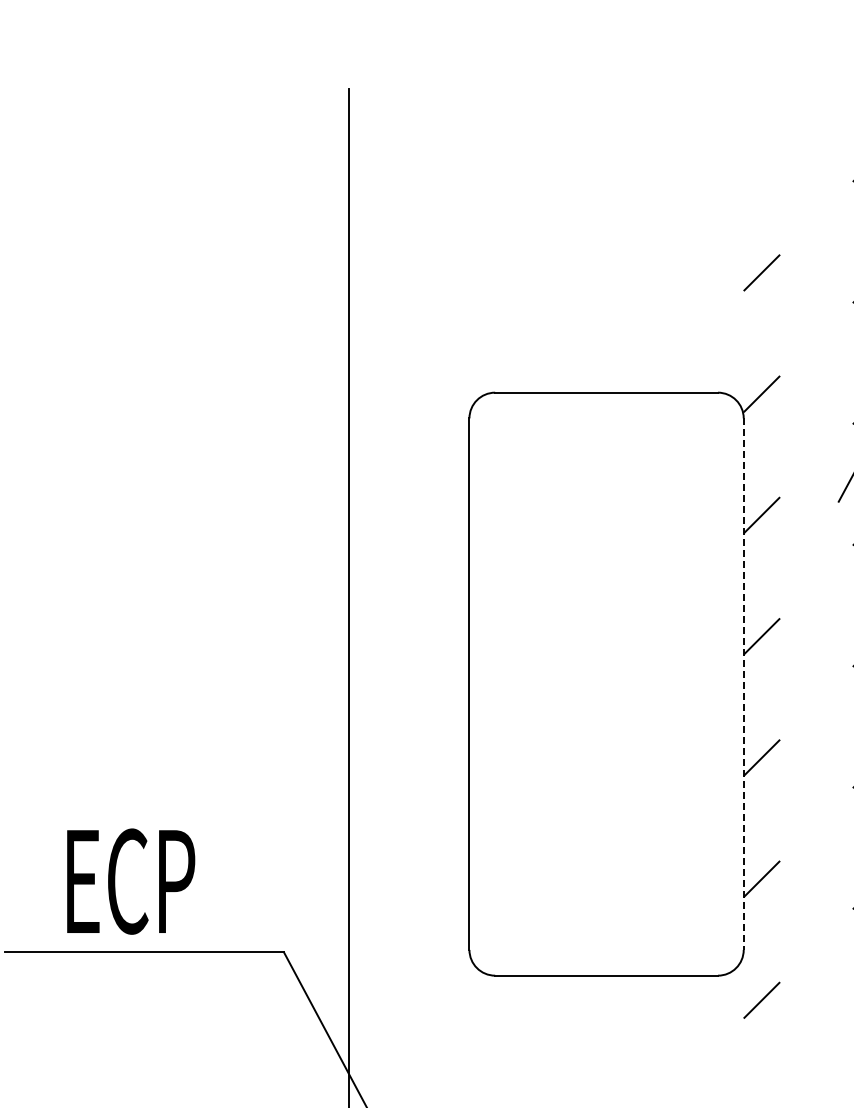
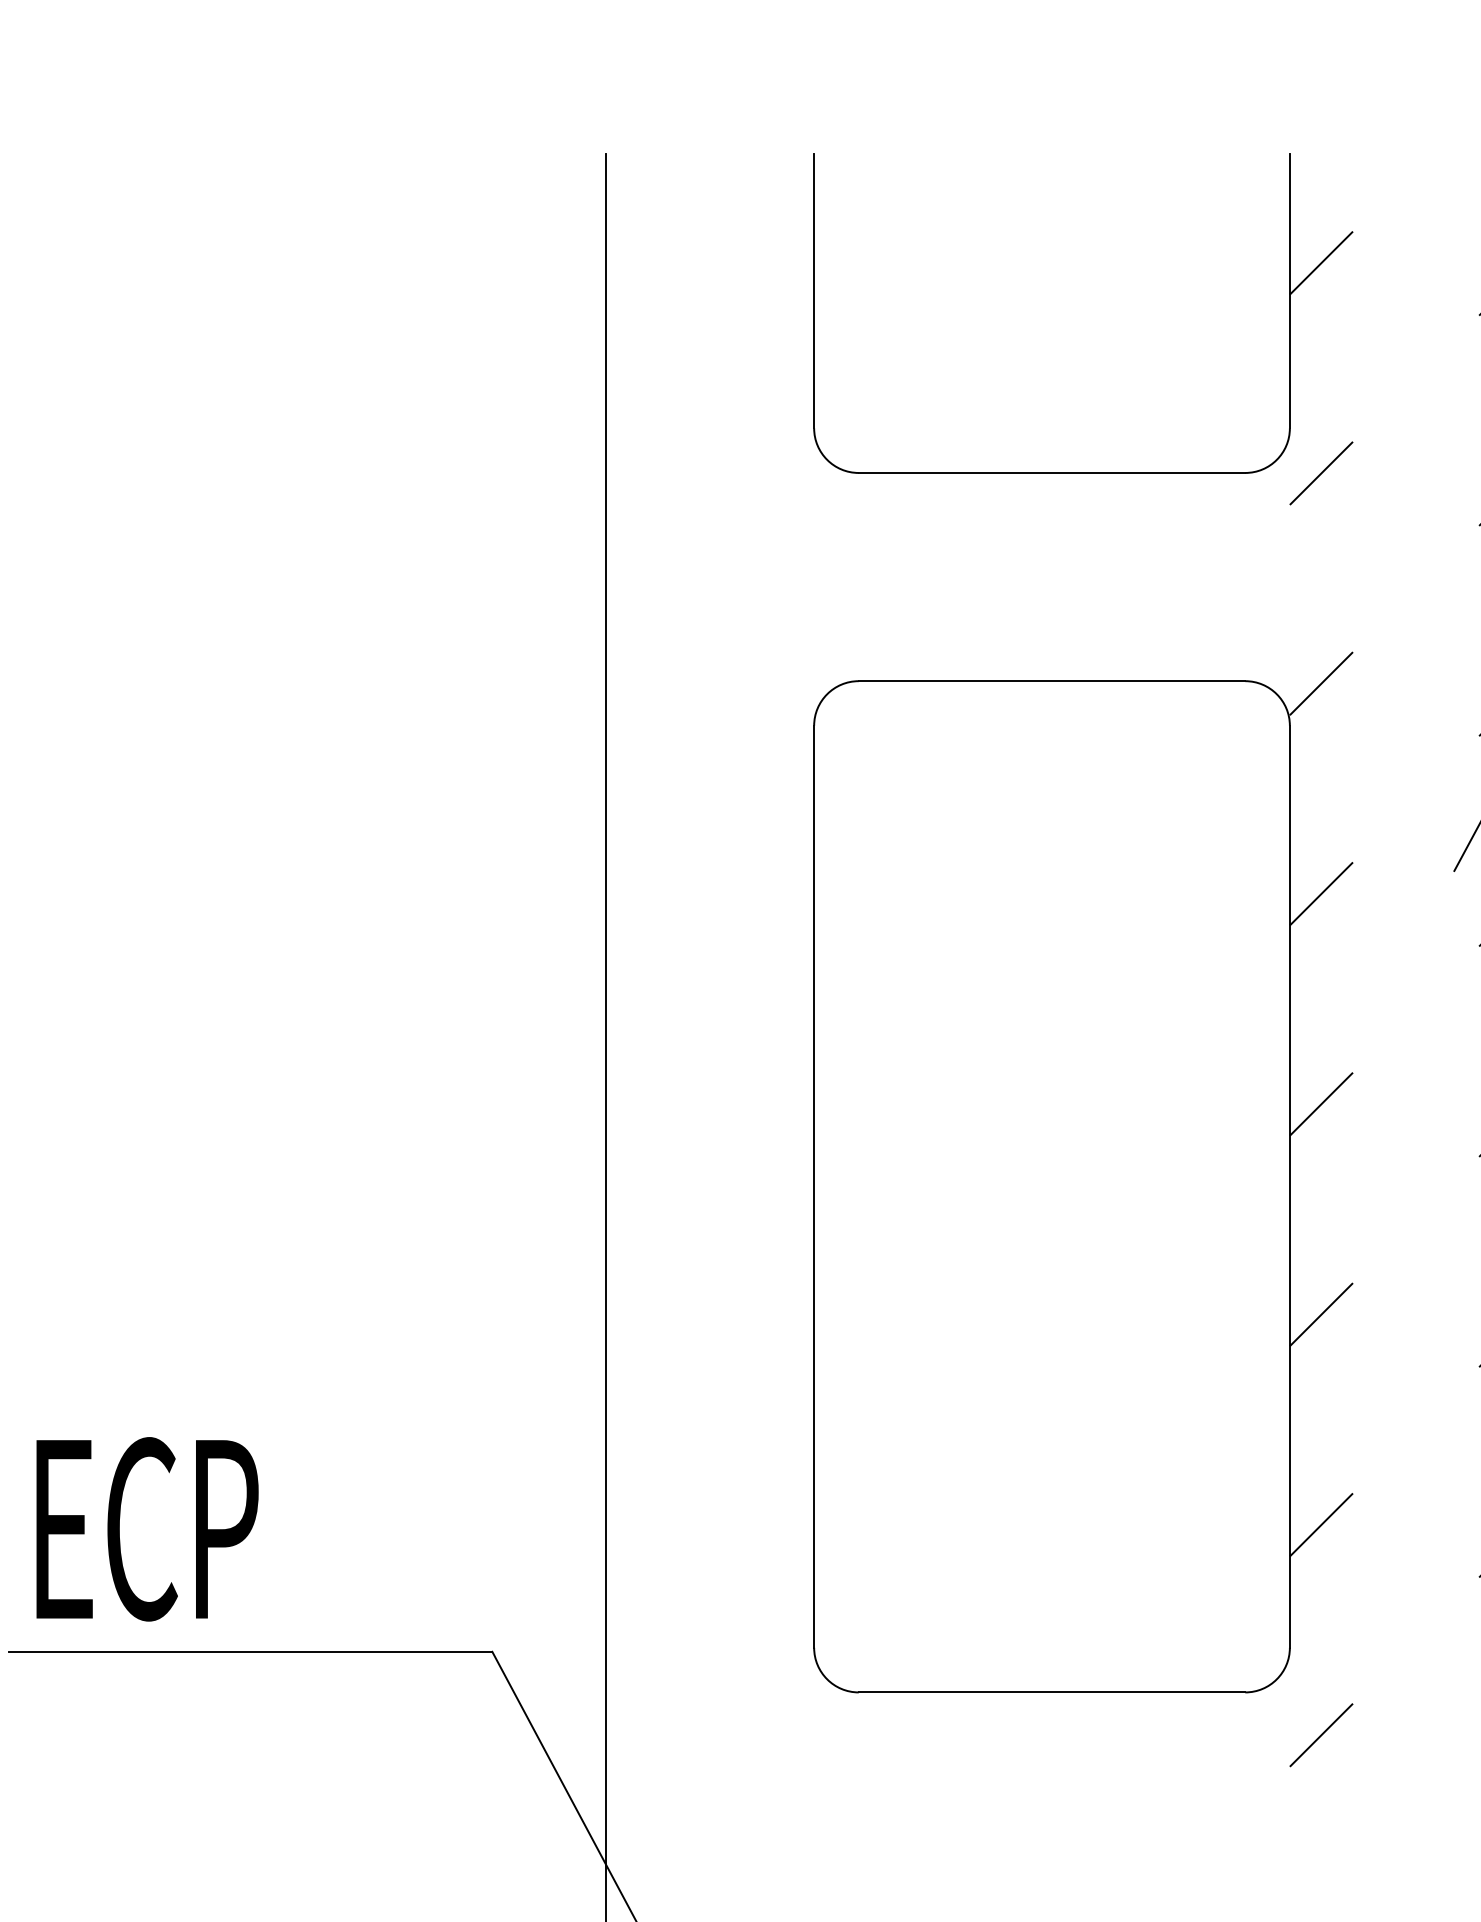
part: (624, 272) -> (1083, 472), added
line: (743, 684) -> (1289, 1187), dashed -> solid
text: (131, 881) -> (148, 1529), moved

